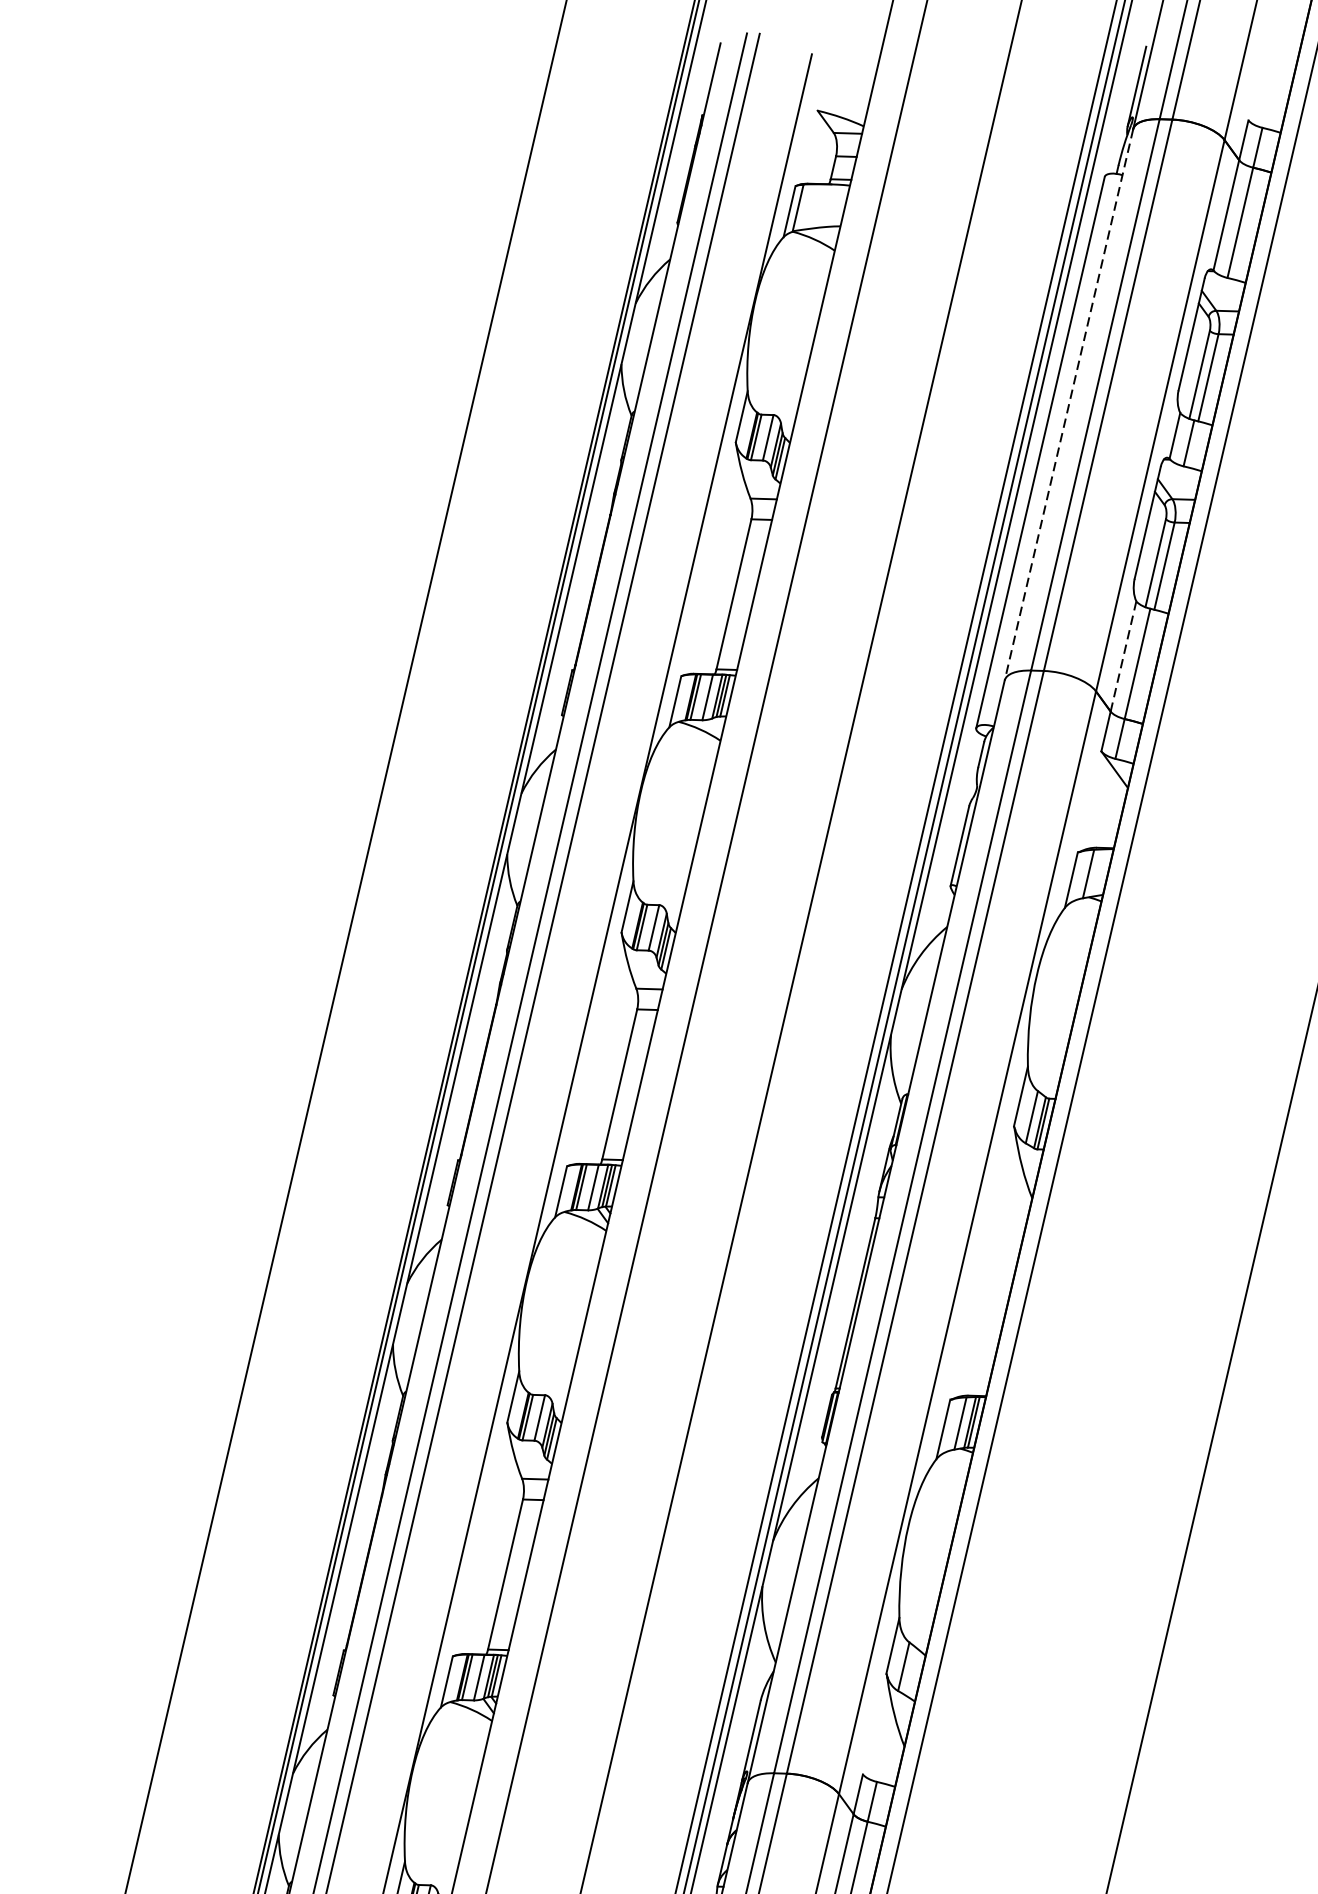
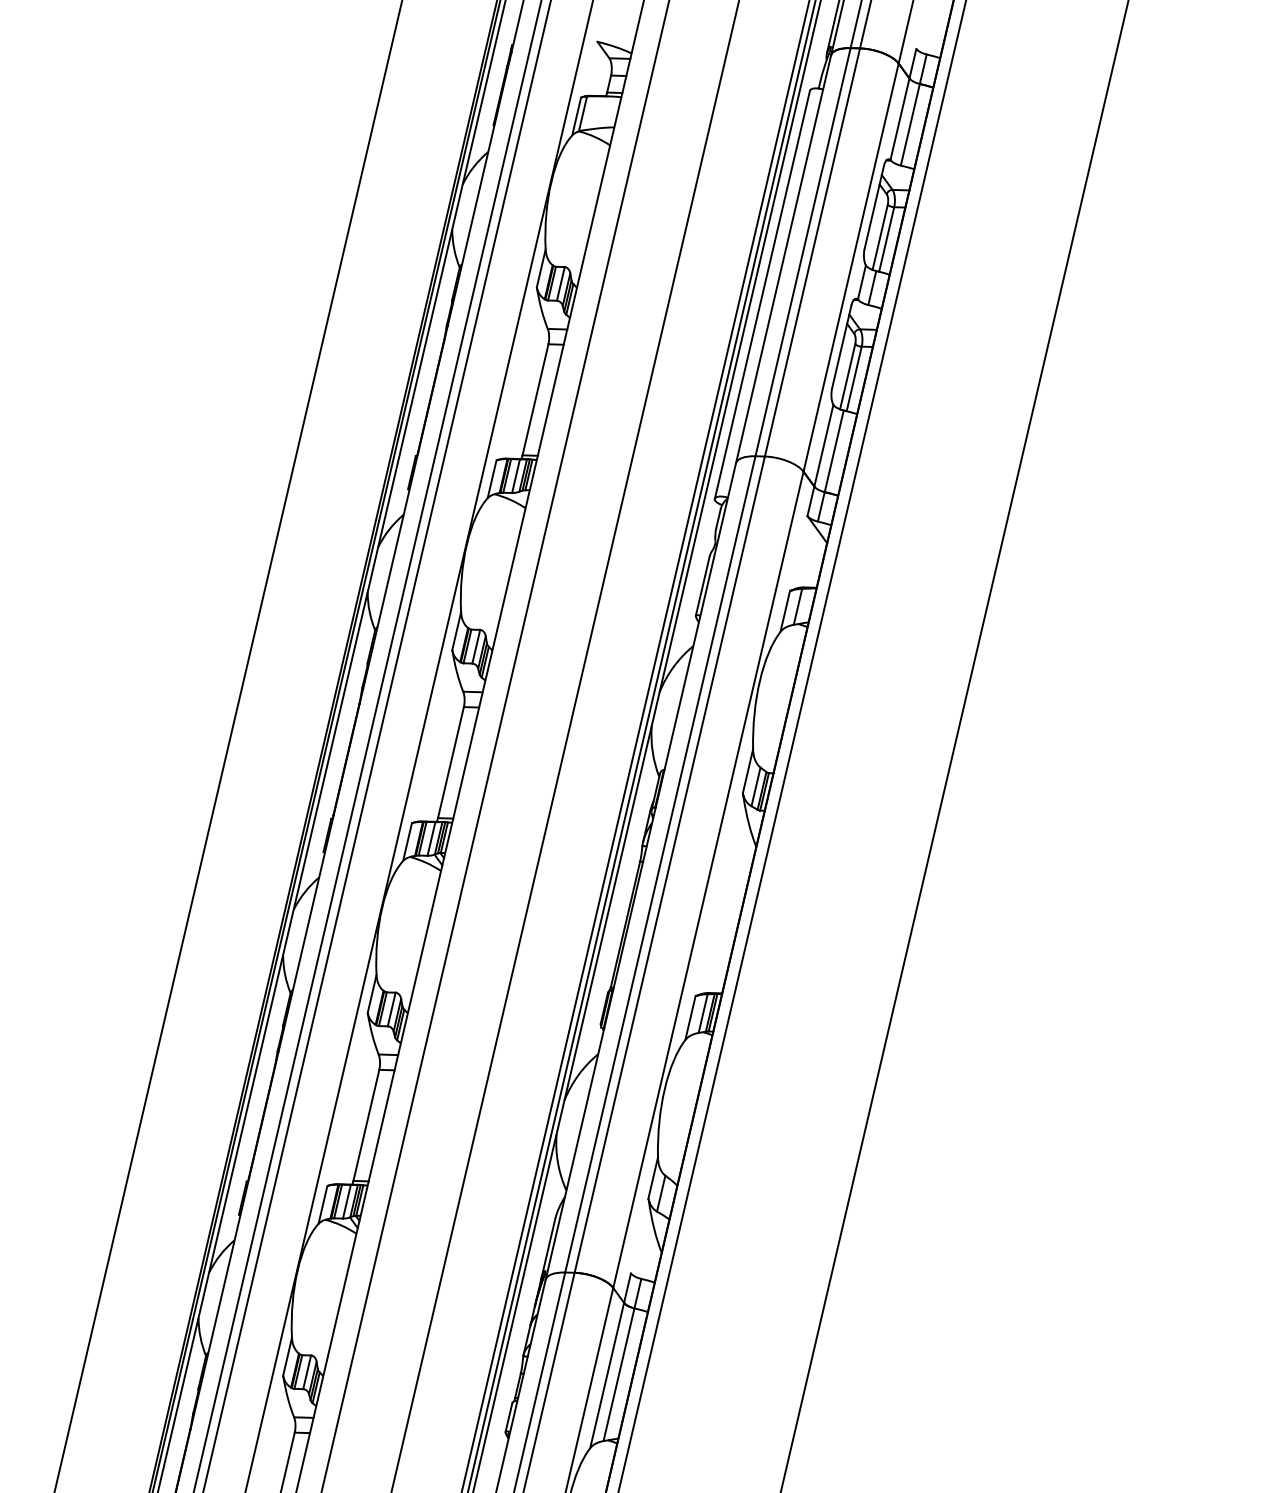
line: (1068, 404) -> (783, 259), dashed -> solid
line: (1123, 656) -> (823, 445), dashed -> solid

